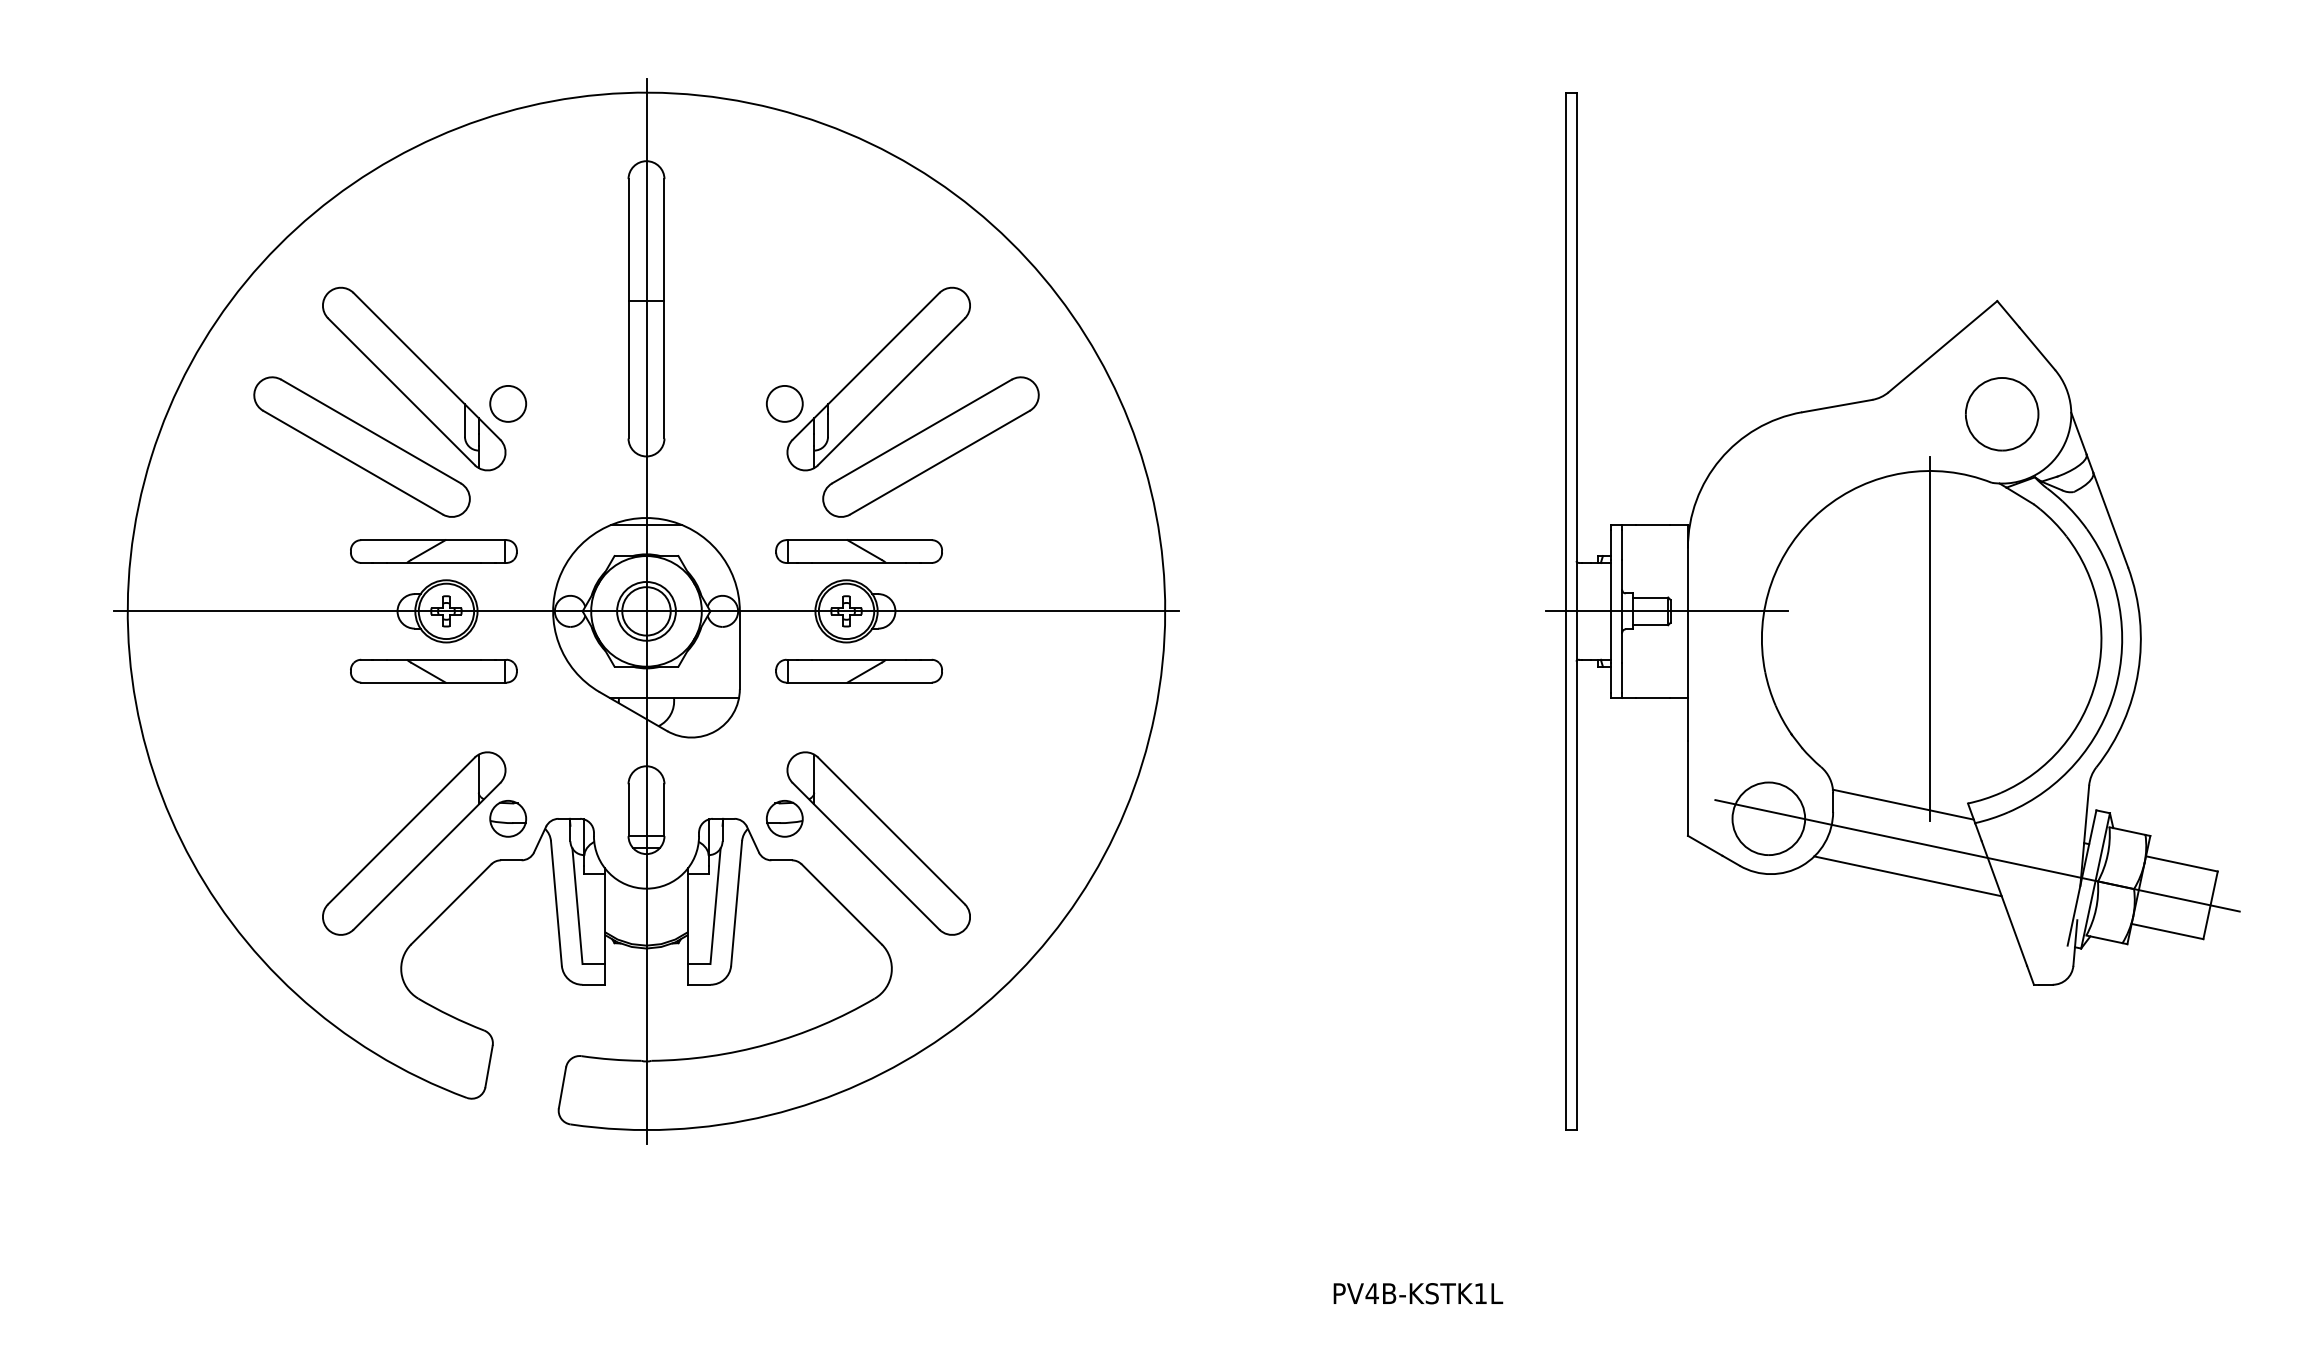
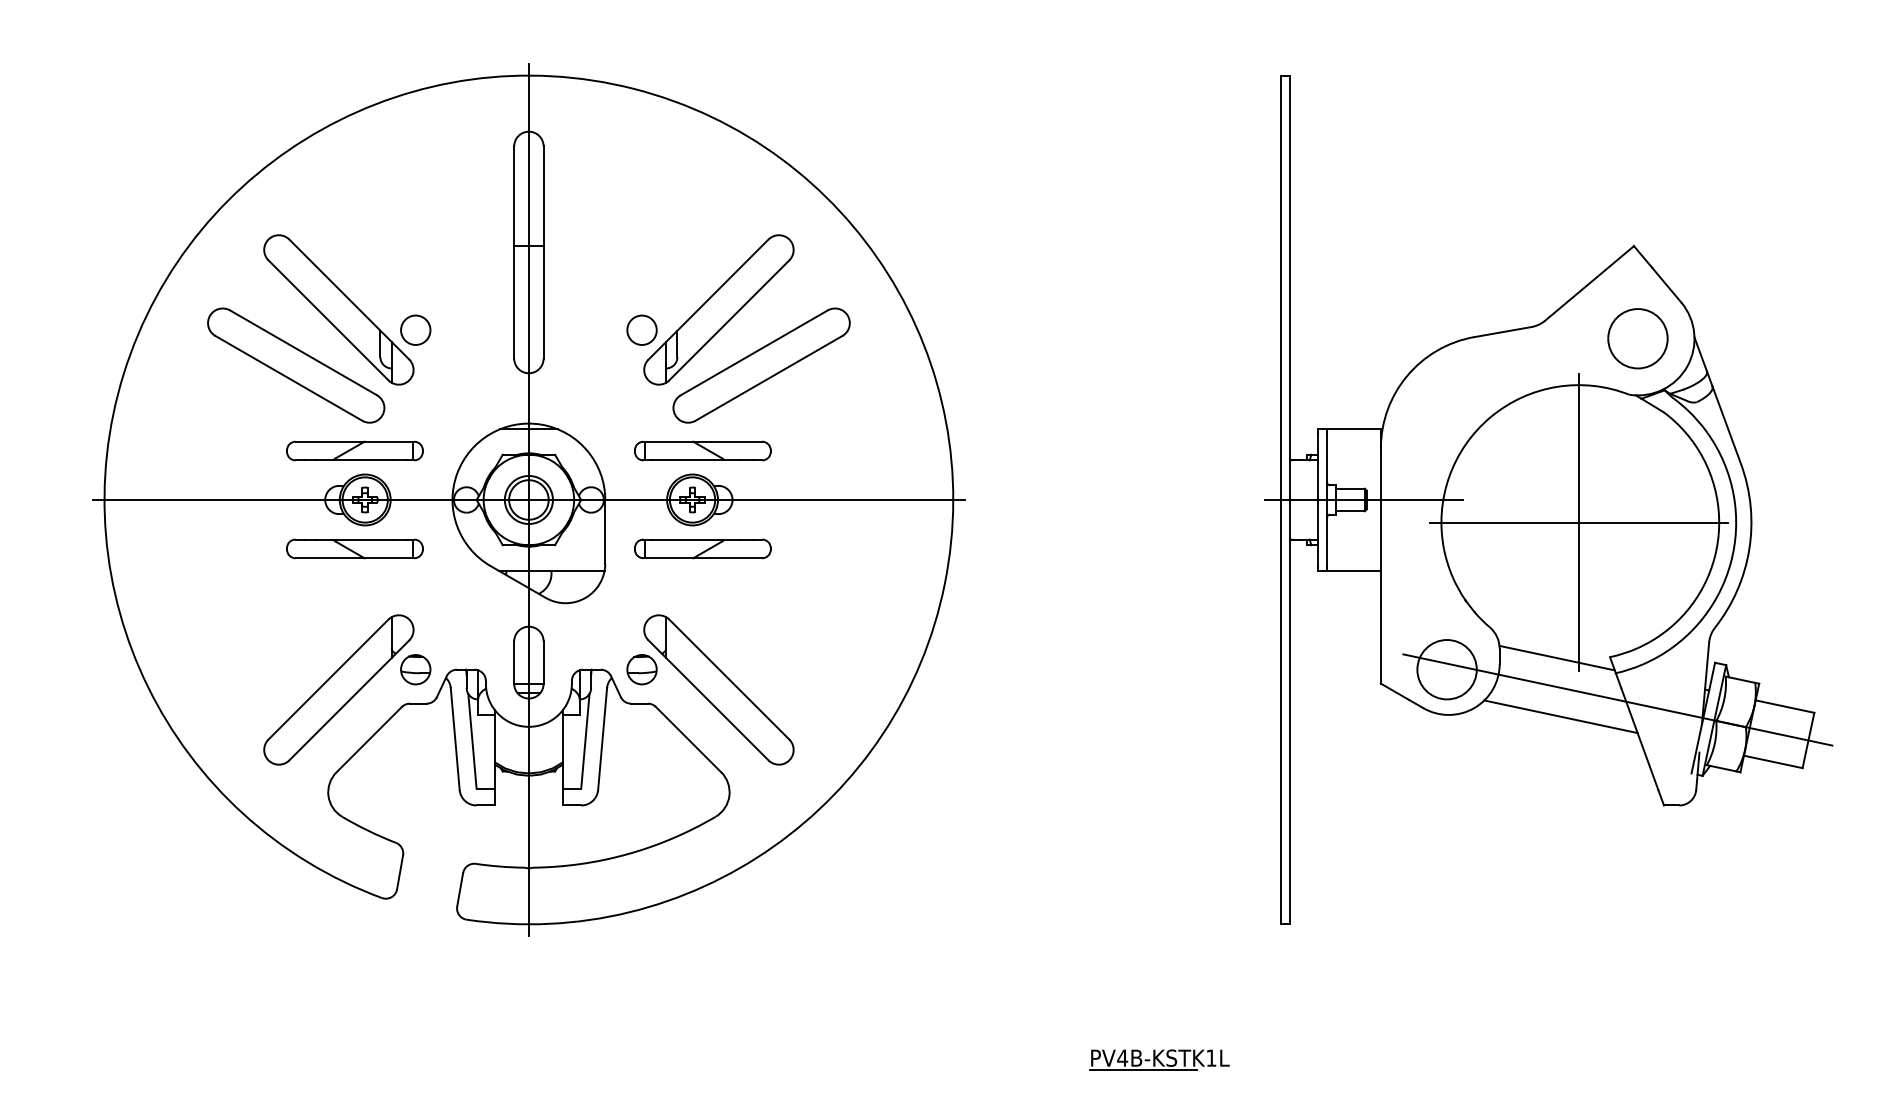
line: (1929, 639) -> (1578, 523), added
line: (1397, 1307) -> (1143, 1069), added

